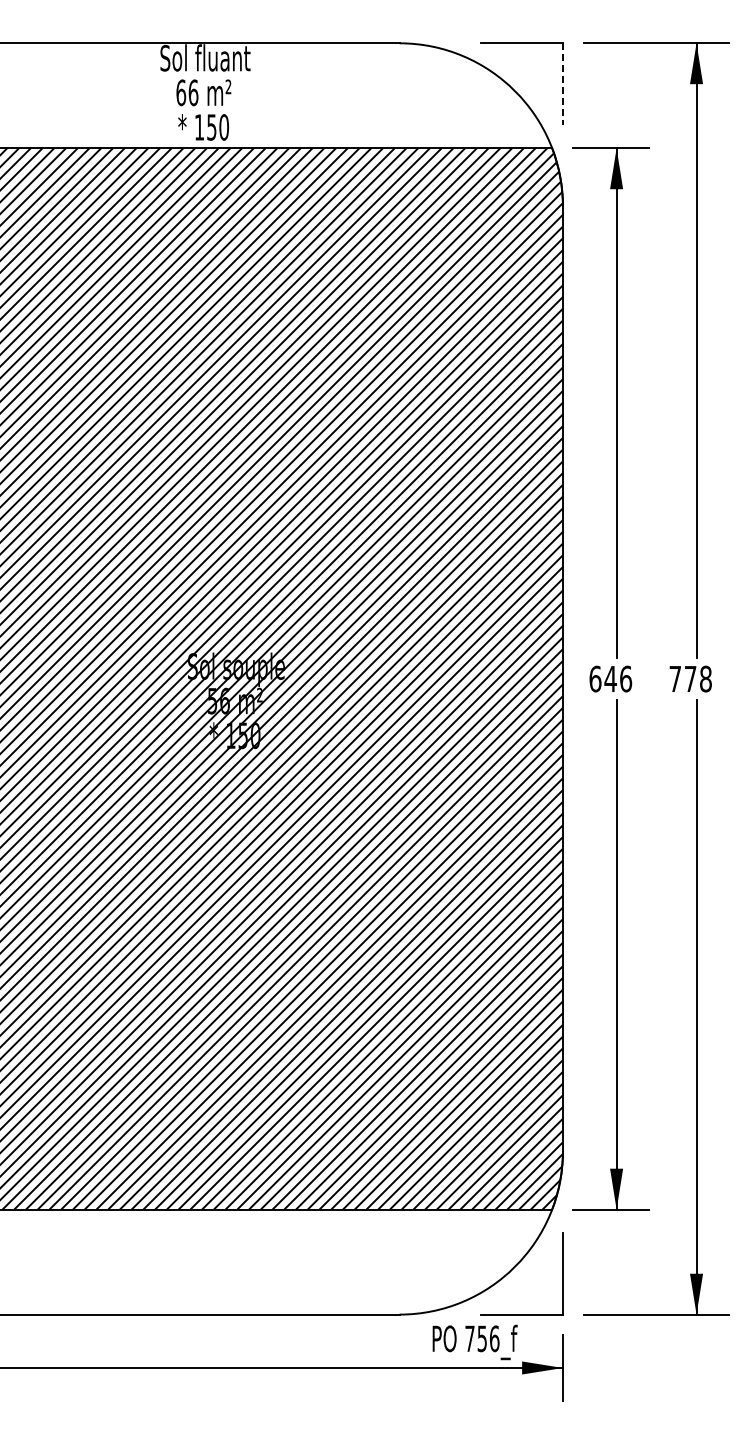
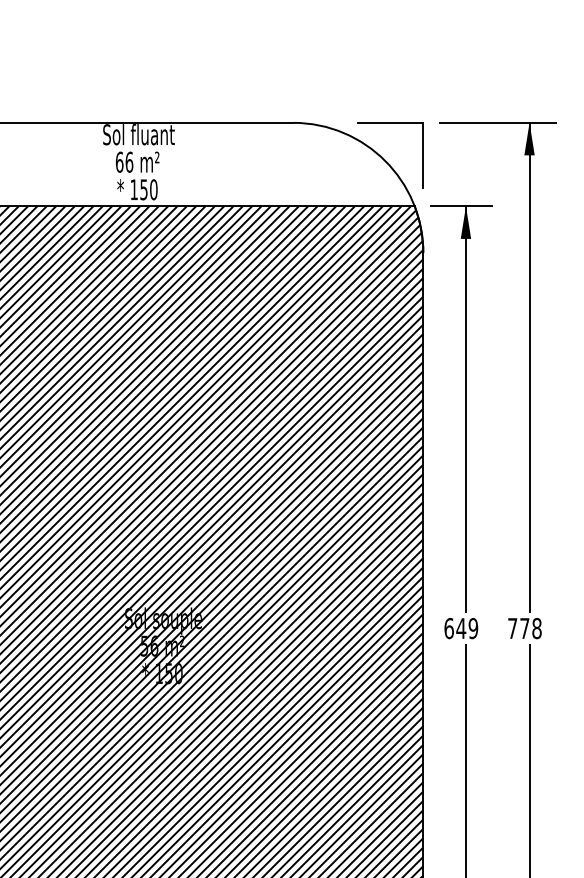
line: (562, 84) -> (422, 155), dashed -> solid
text: (626, 678) -> (473, 628), 646 -> 649

